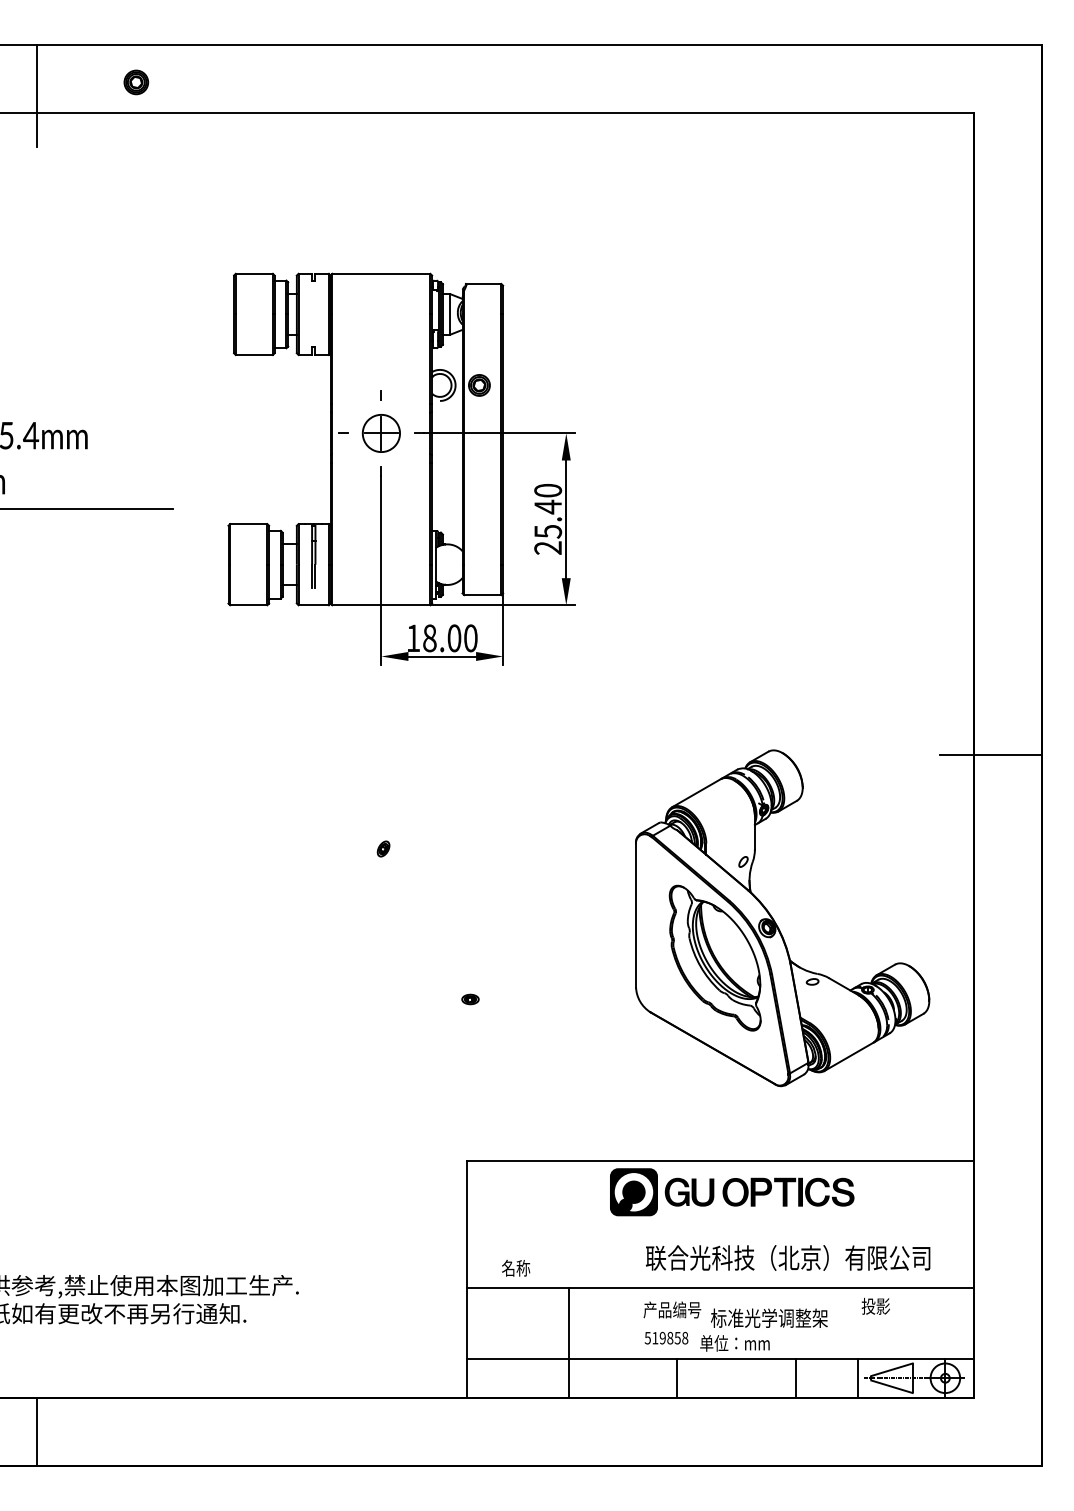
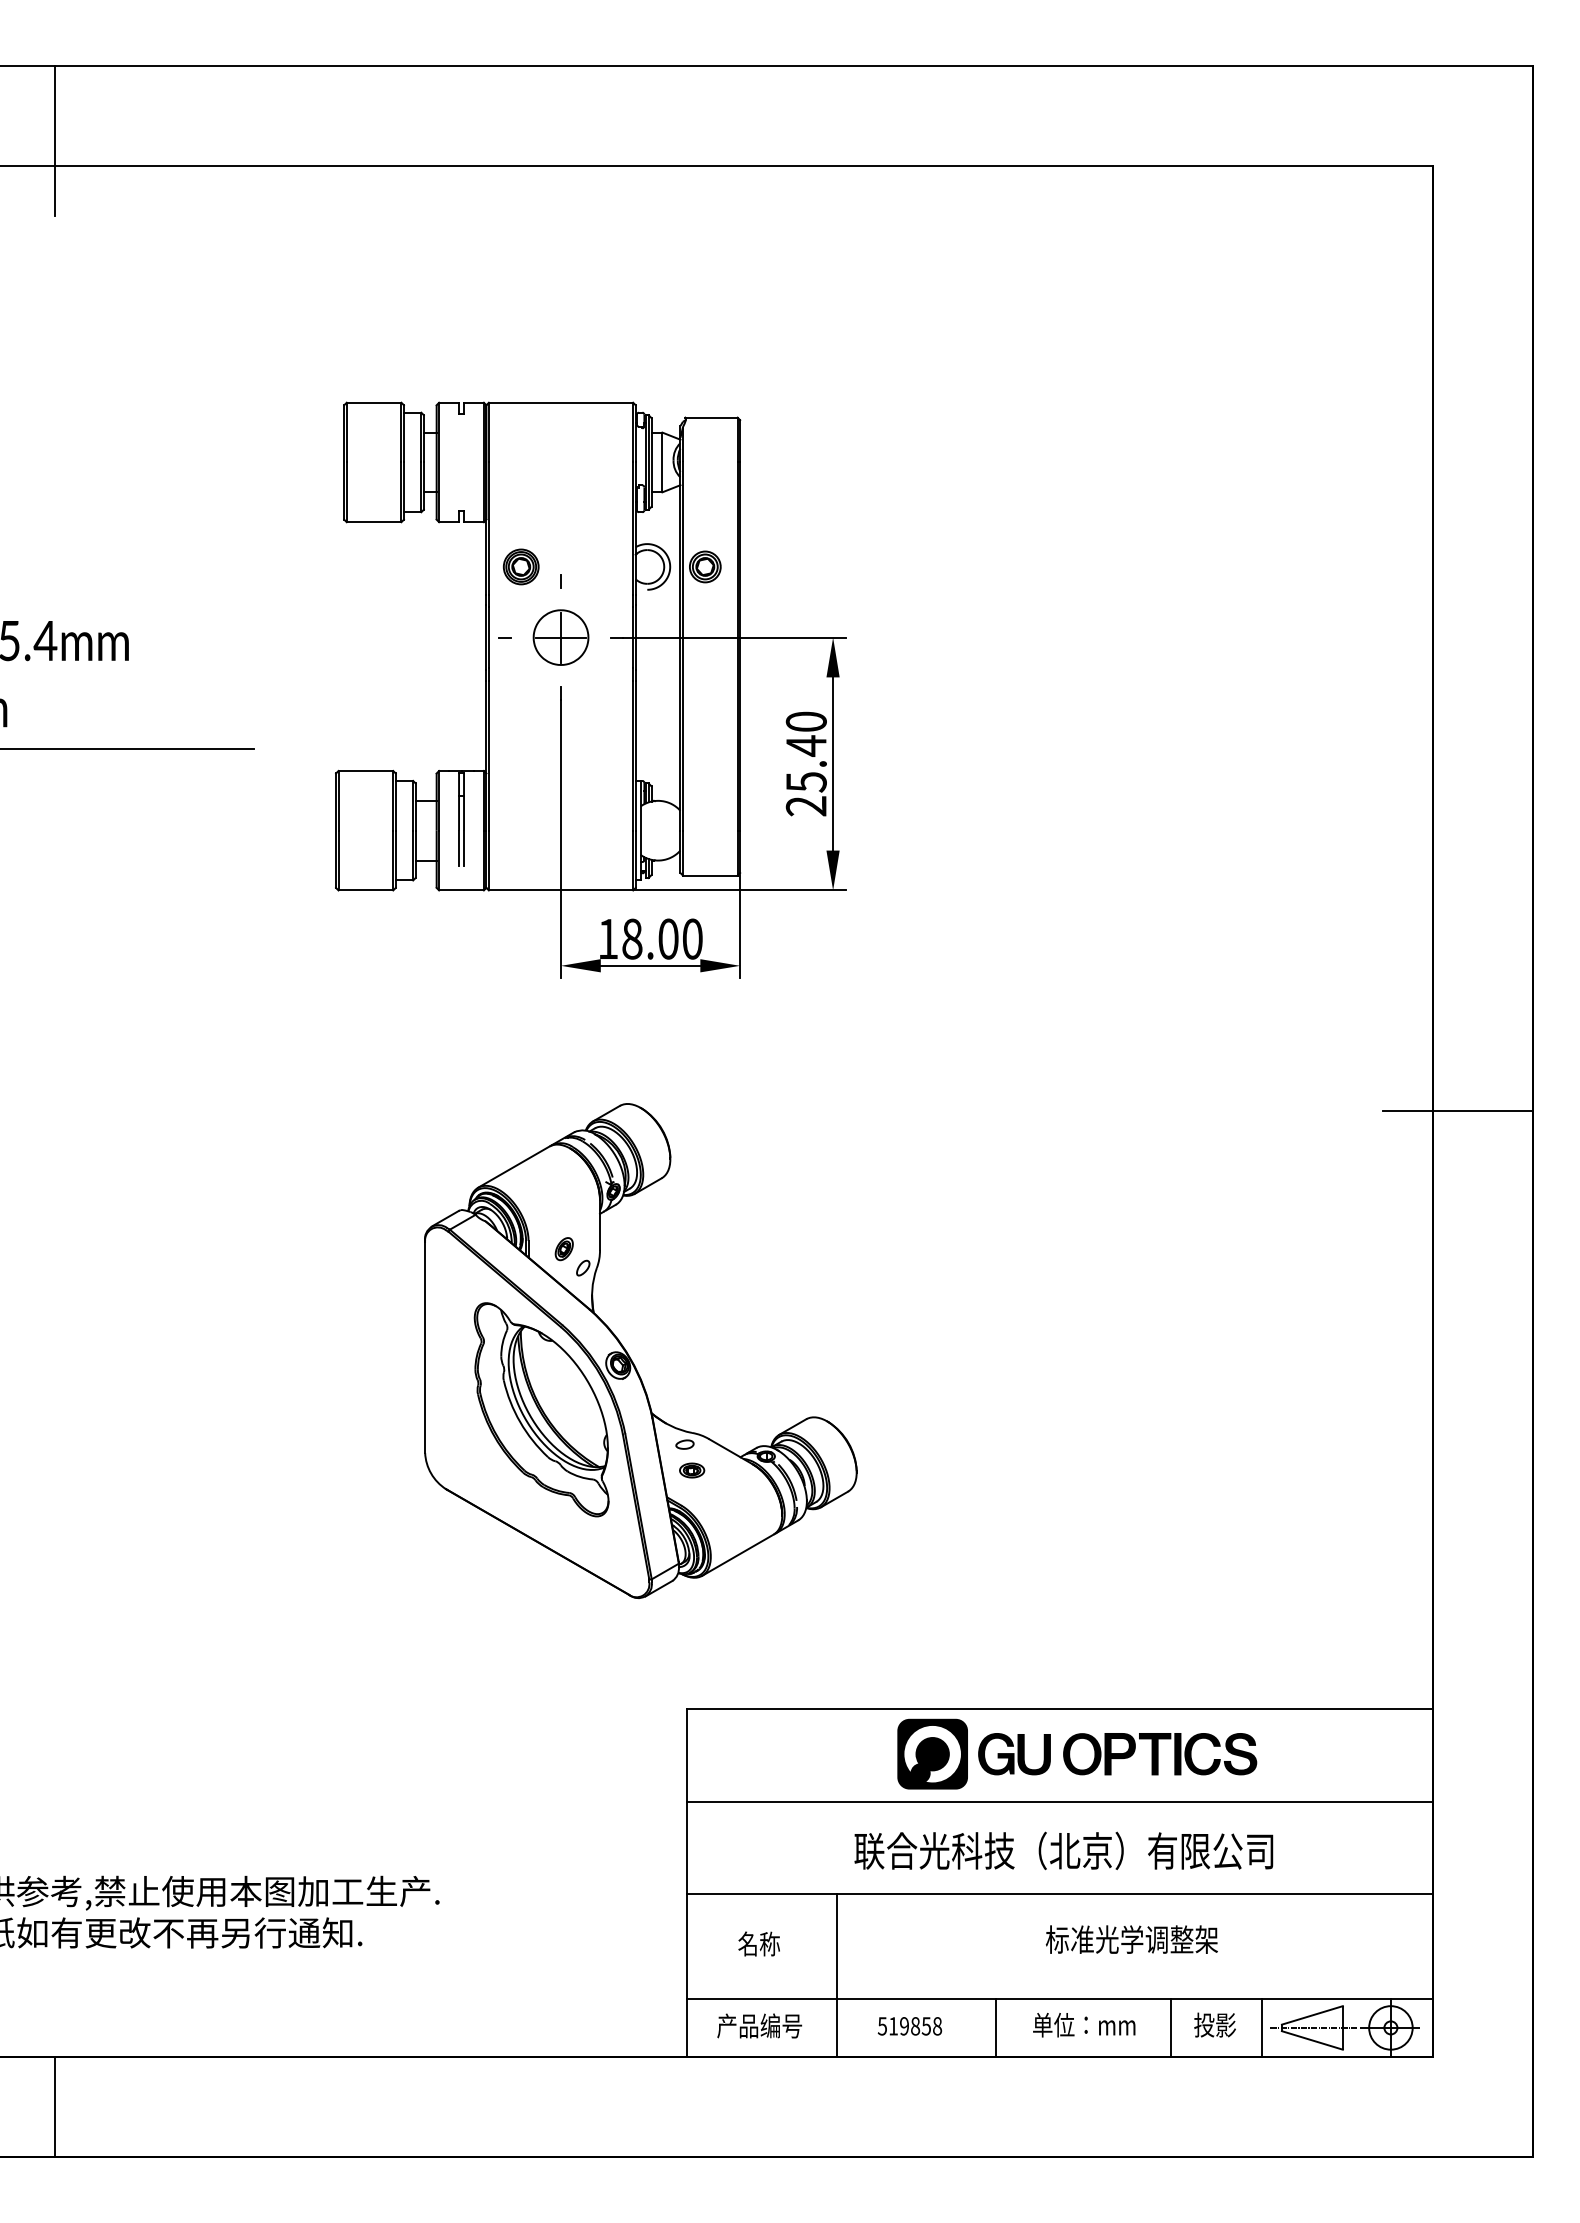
part: (136, 82) -> (521, 567), moved
part: (775, 921) -> (630, 1355), moved
line: (720, 1224) -> (1060, 1801), added
text: (788, 1257) -> (1064, 1850), moved
text: (516, 1267) -> (759, 1942), moved
text: (875, 1306) -> (1214, 2025), moved
text: (672, 1309) -> (759, 2025), moved
text: (666, 1337) -> (909, 2025), moved
part: (734, 1343) -> (1083, 2025), moved

